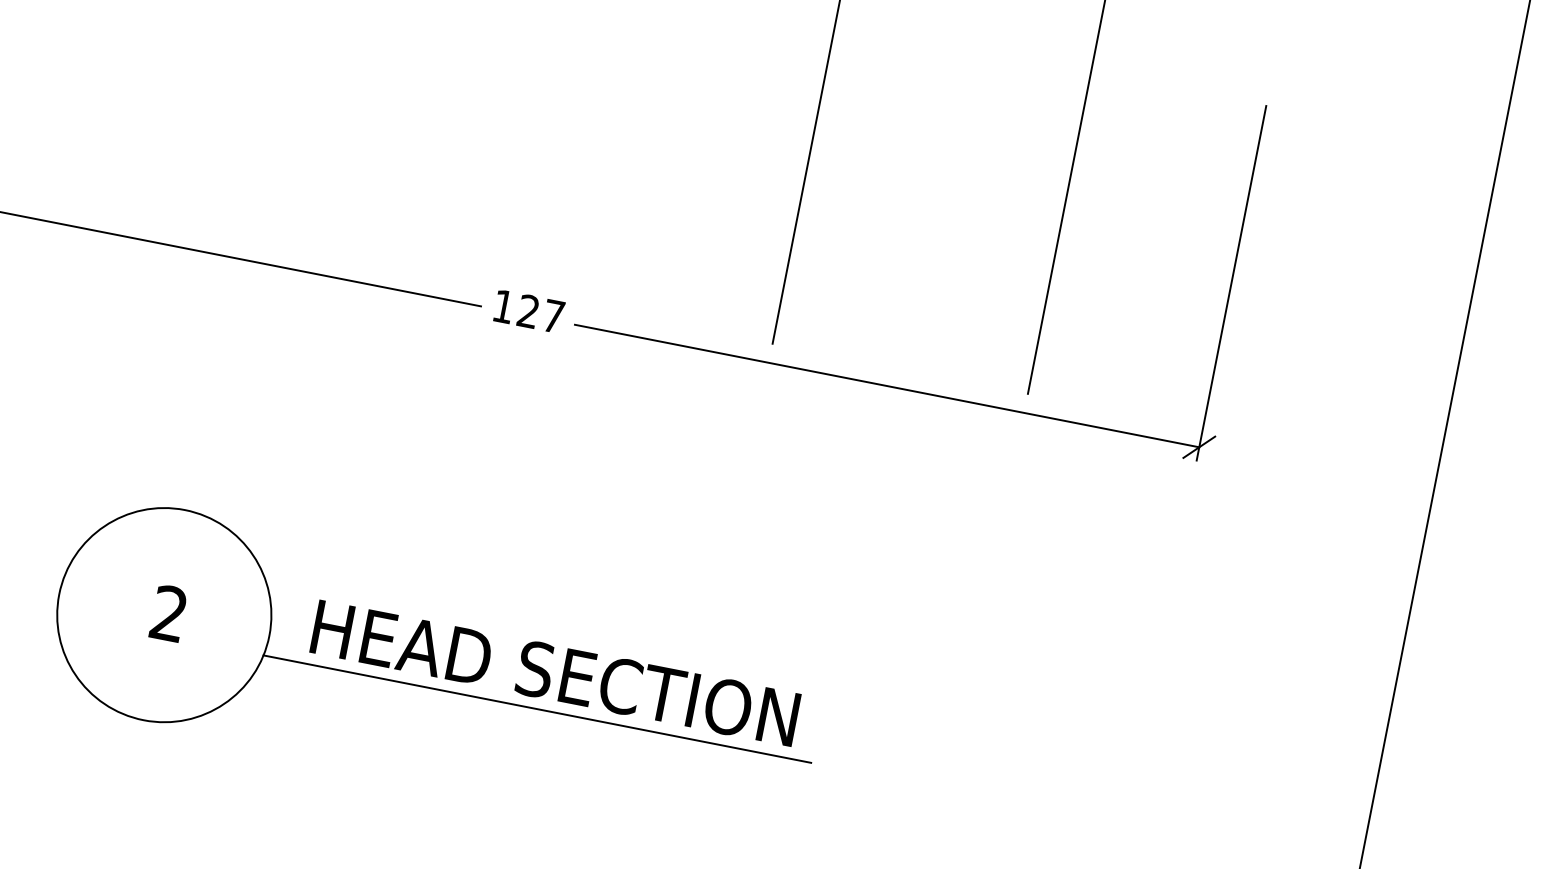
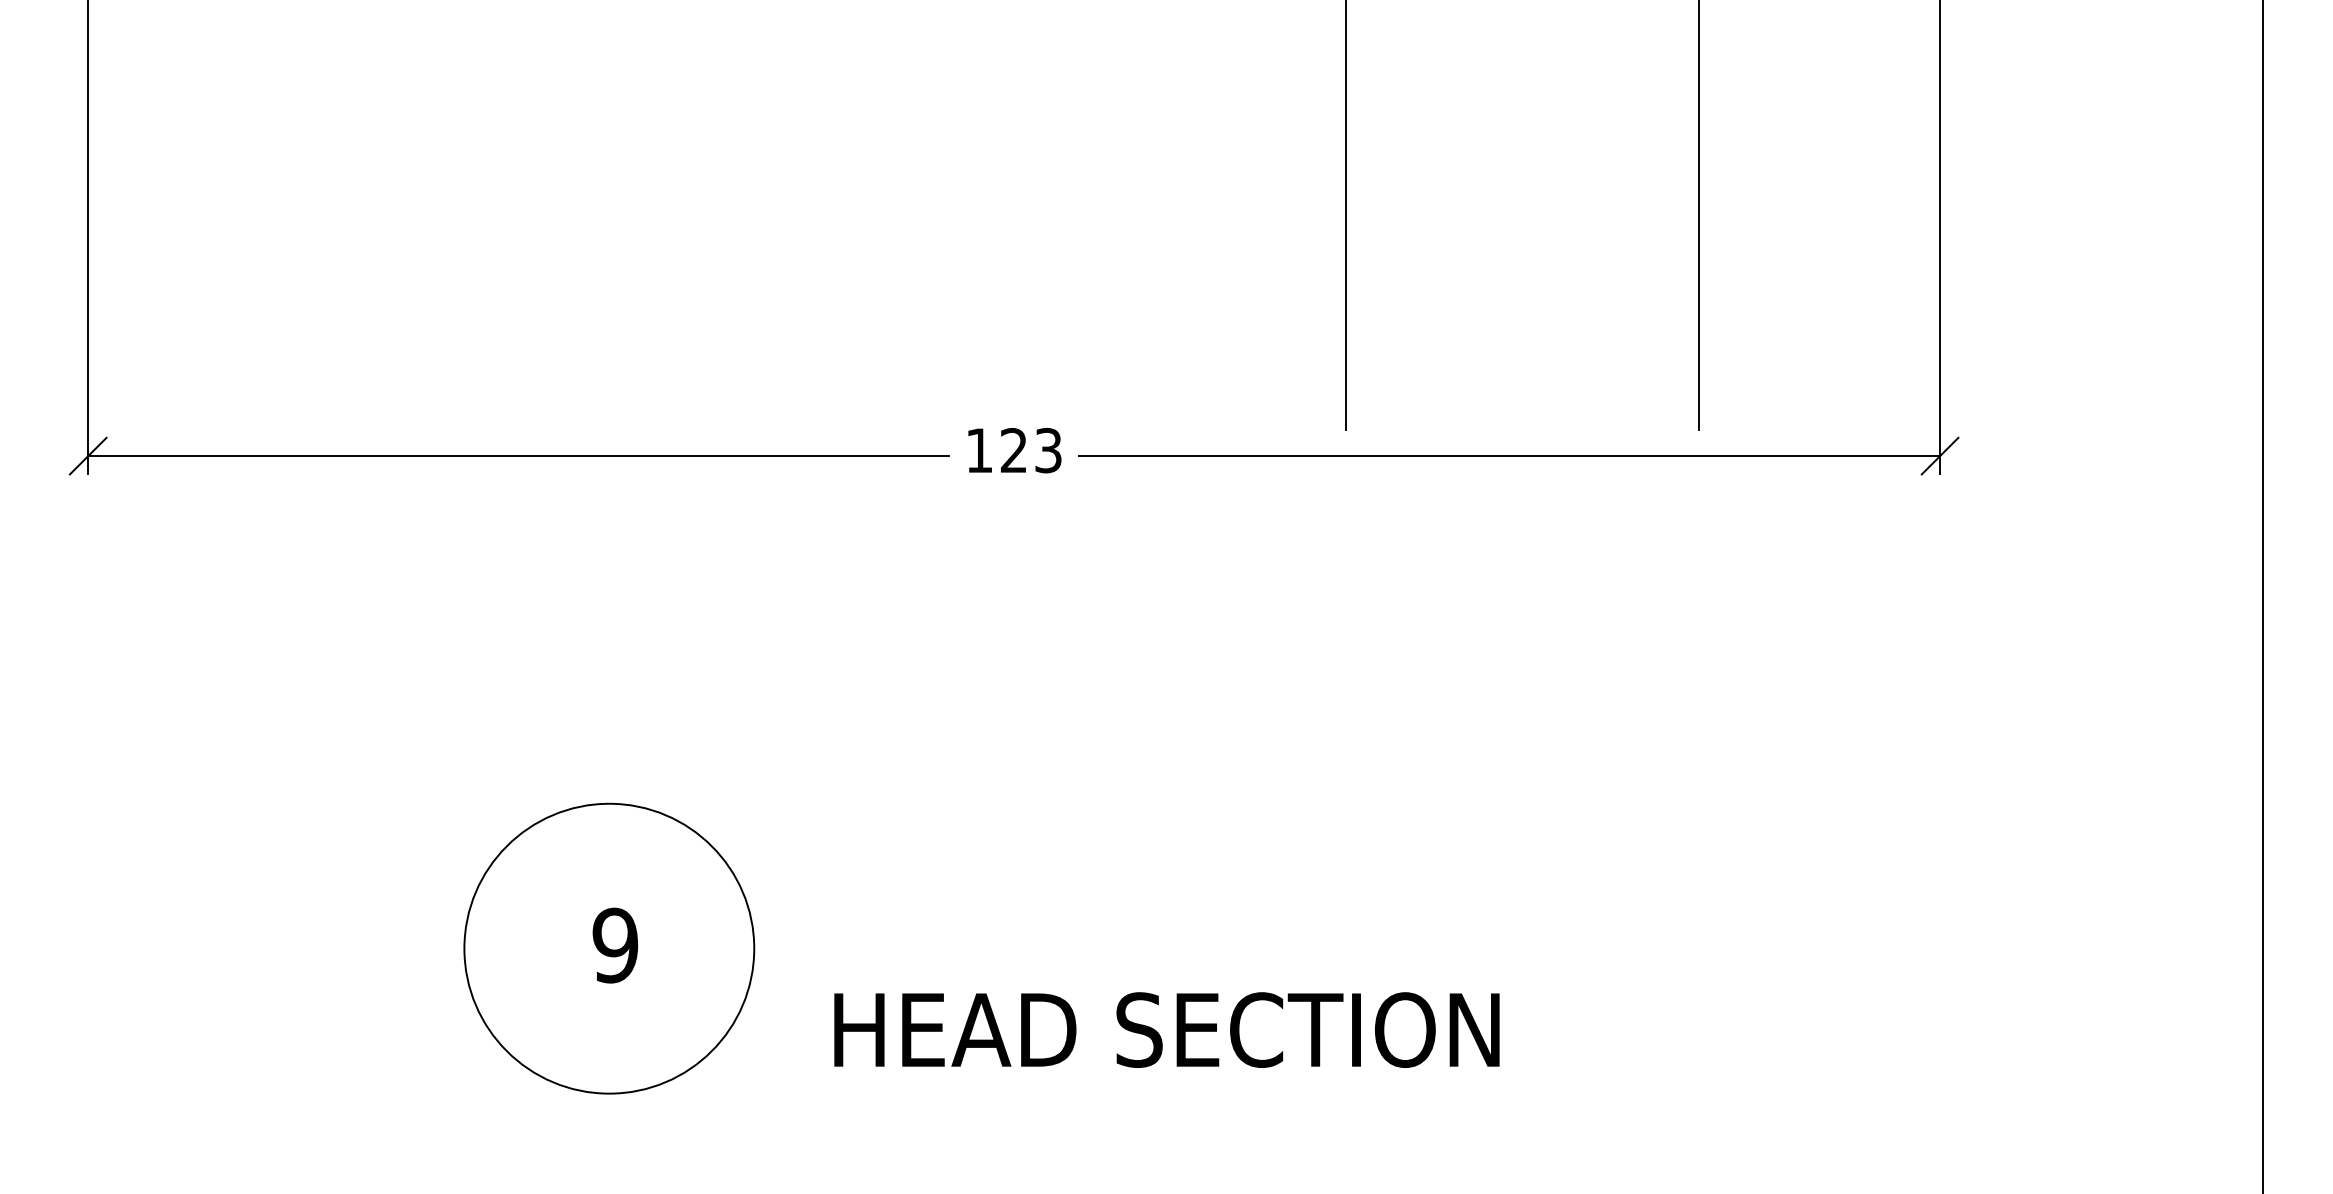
text: (553, 316) -> (1048, 450), 127 -> 123
text: (169, 613) -> (615, 945), 2 -> 9
text: (555, 672) -> (1166, 1029), moved
line: (536, 709) -> (1128, 976), removed

